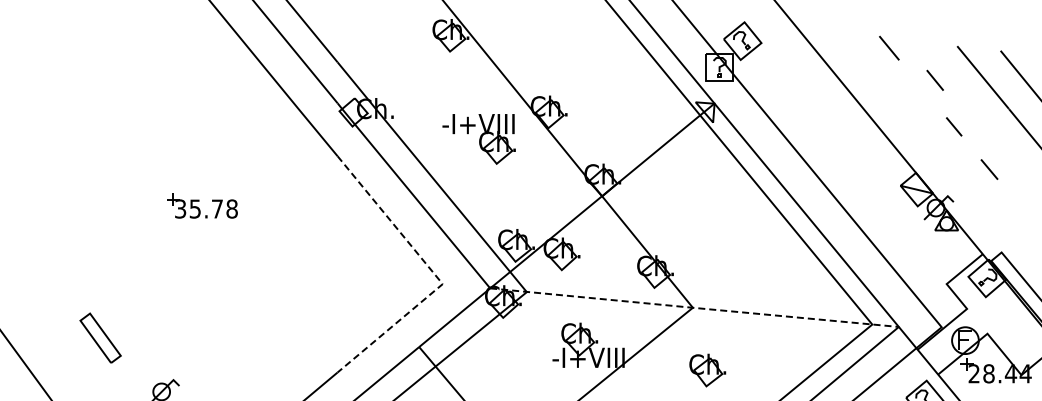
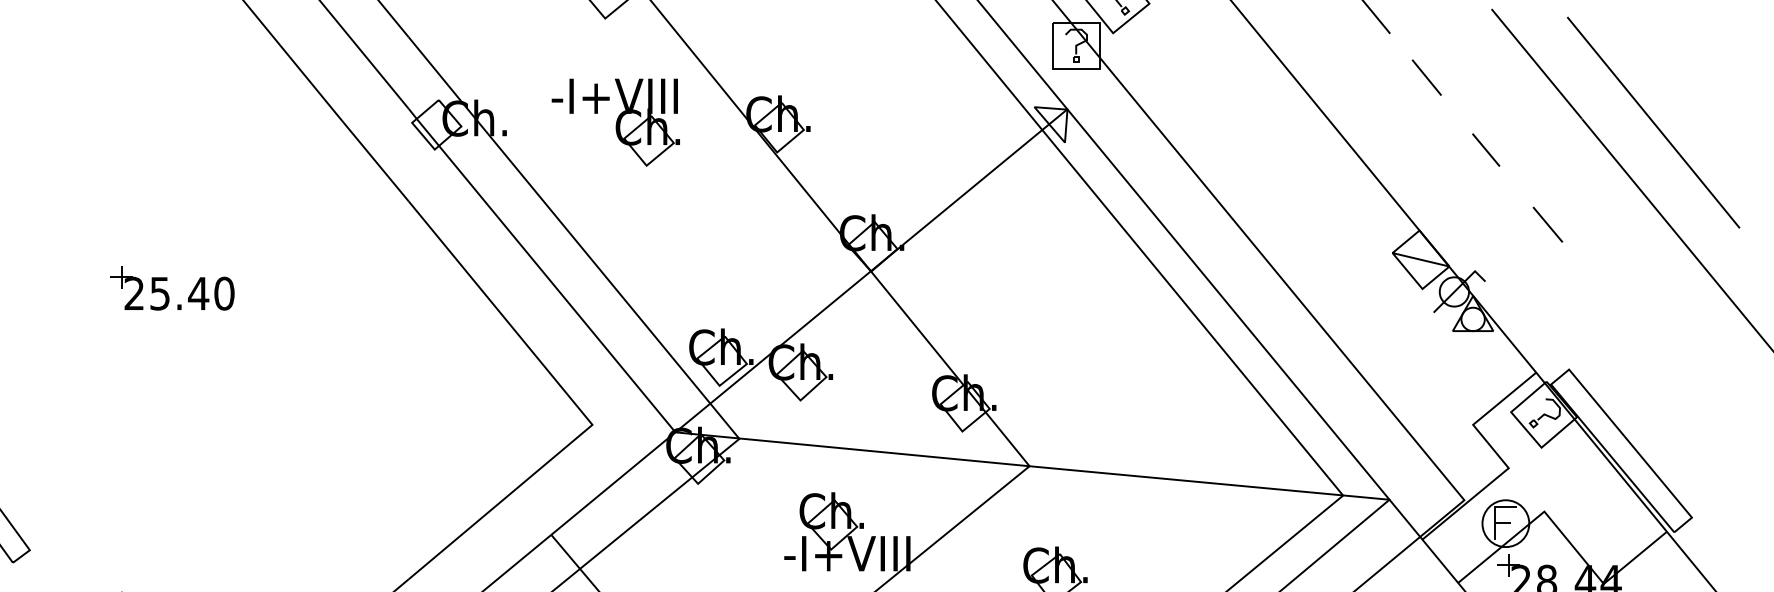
line: (934, 79) -> (1425, 76), moved
part: (478, 139) -> (614, 123), moved
text: (206, 208) -> (179, 292), 35.78 -> 25.40
line: (434, 274) -> (578, 408), dashed -> solid
line: (693, 307) -> (1030, 465), dashed -> solid

